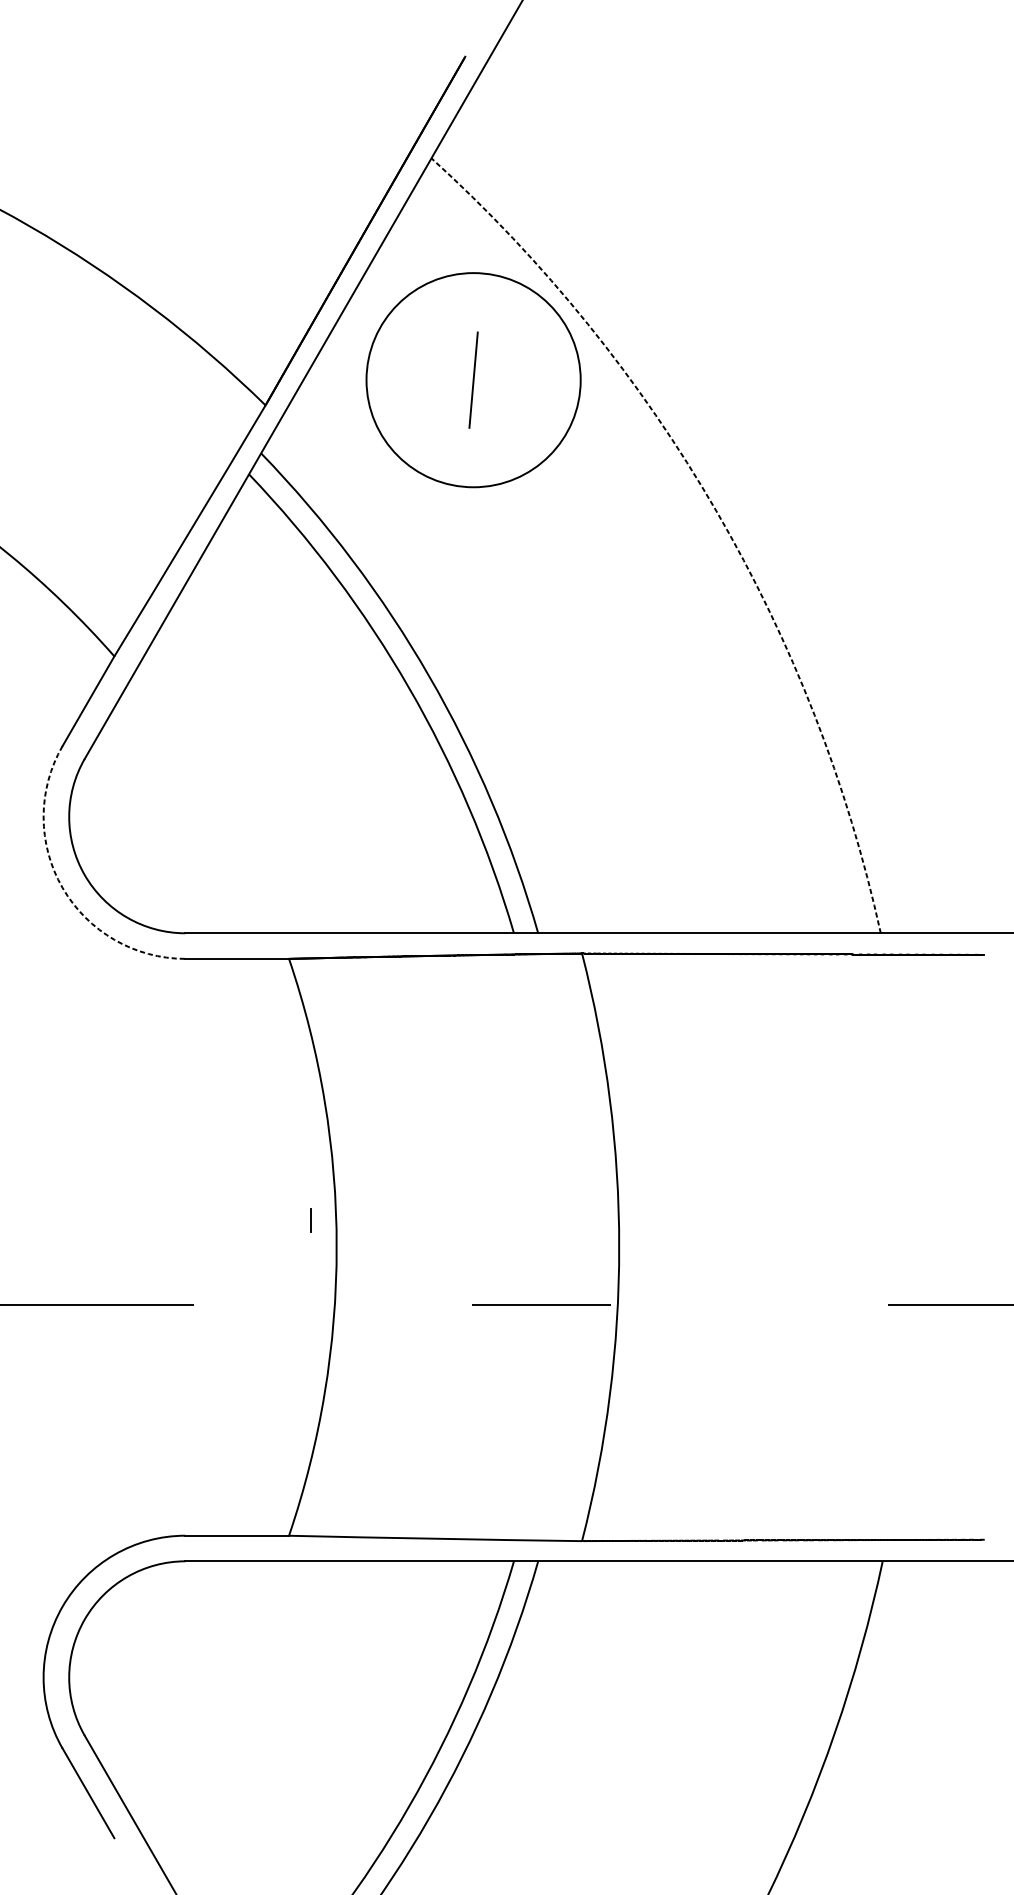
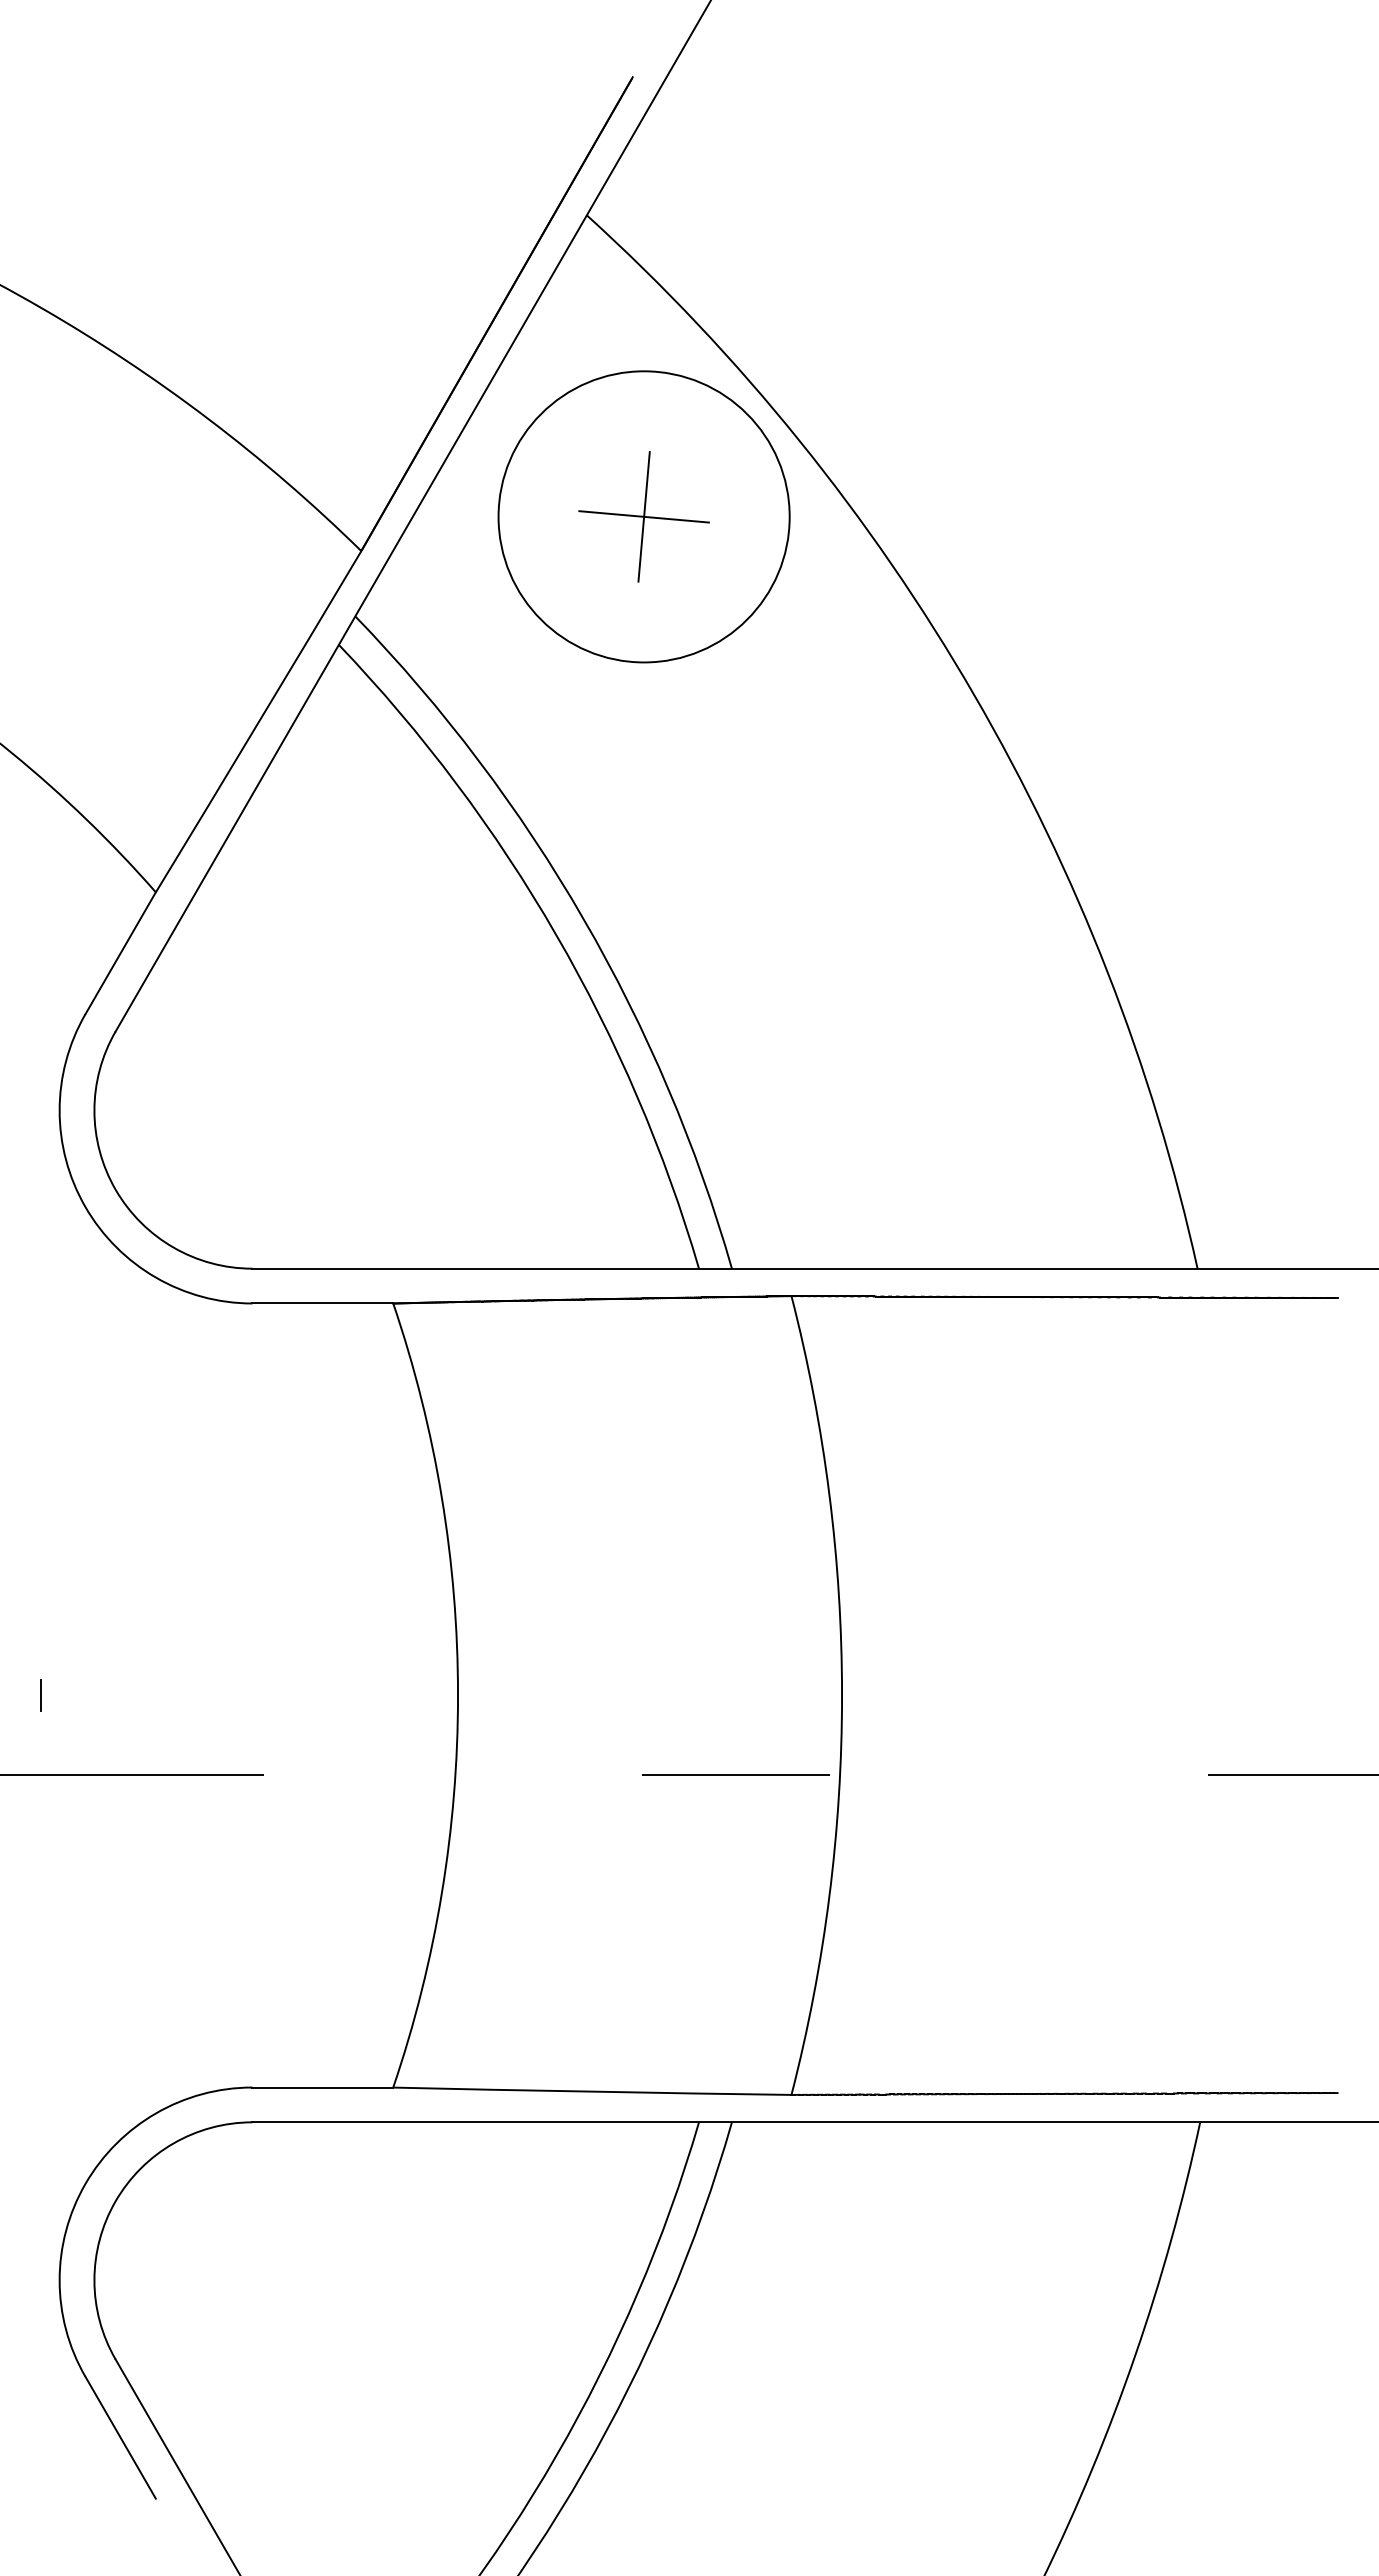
line: (473, 379) -> (643, 516), added
arc: (716, 510) -> (974, 694), dashed -> solid
arc: (62, 888) -> (85, 1207), dashed -> solid
line: (310, 1220) -> (40, 1695), moved

